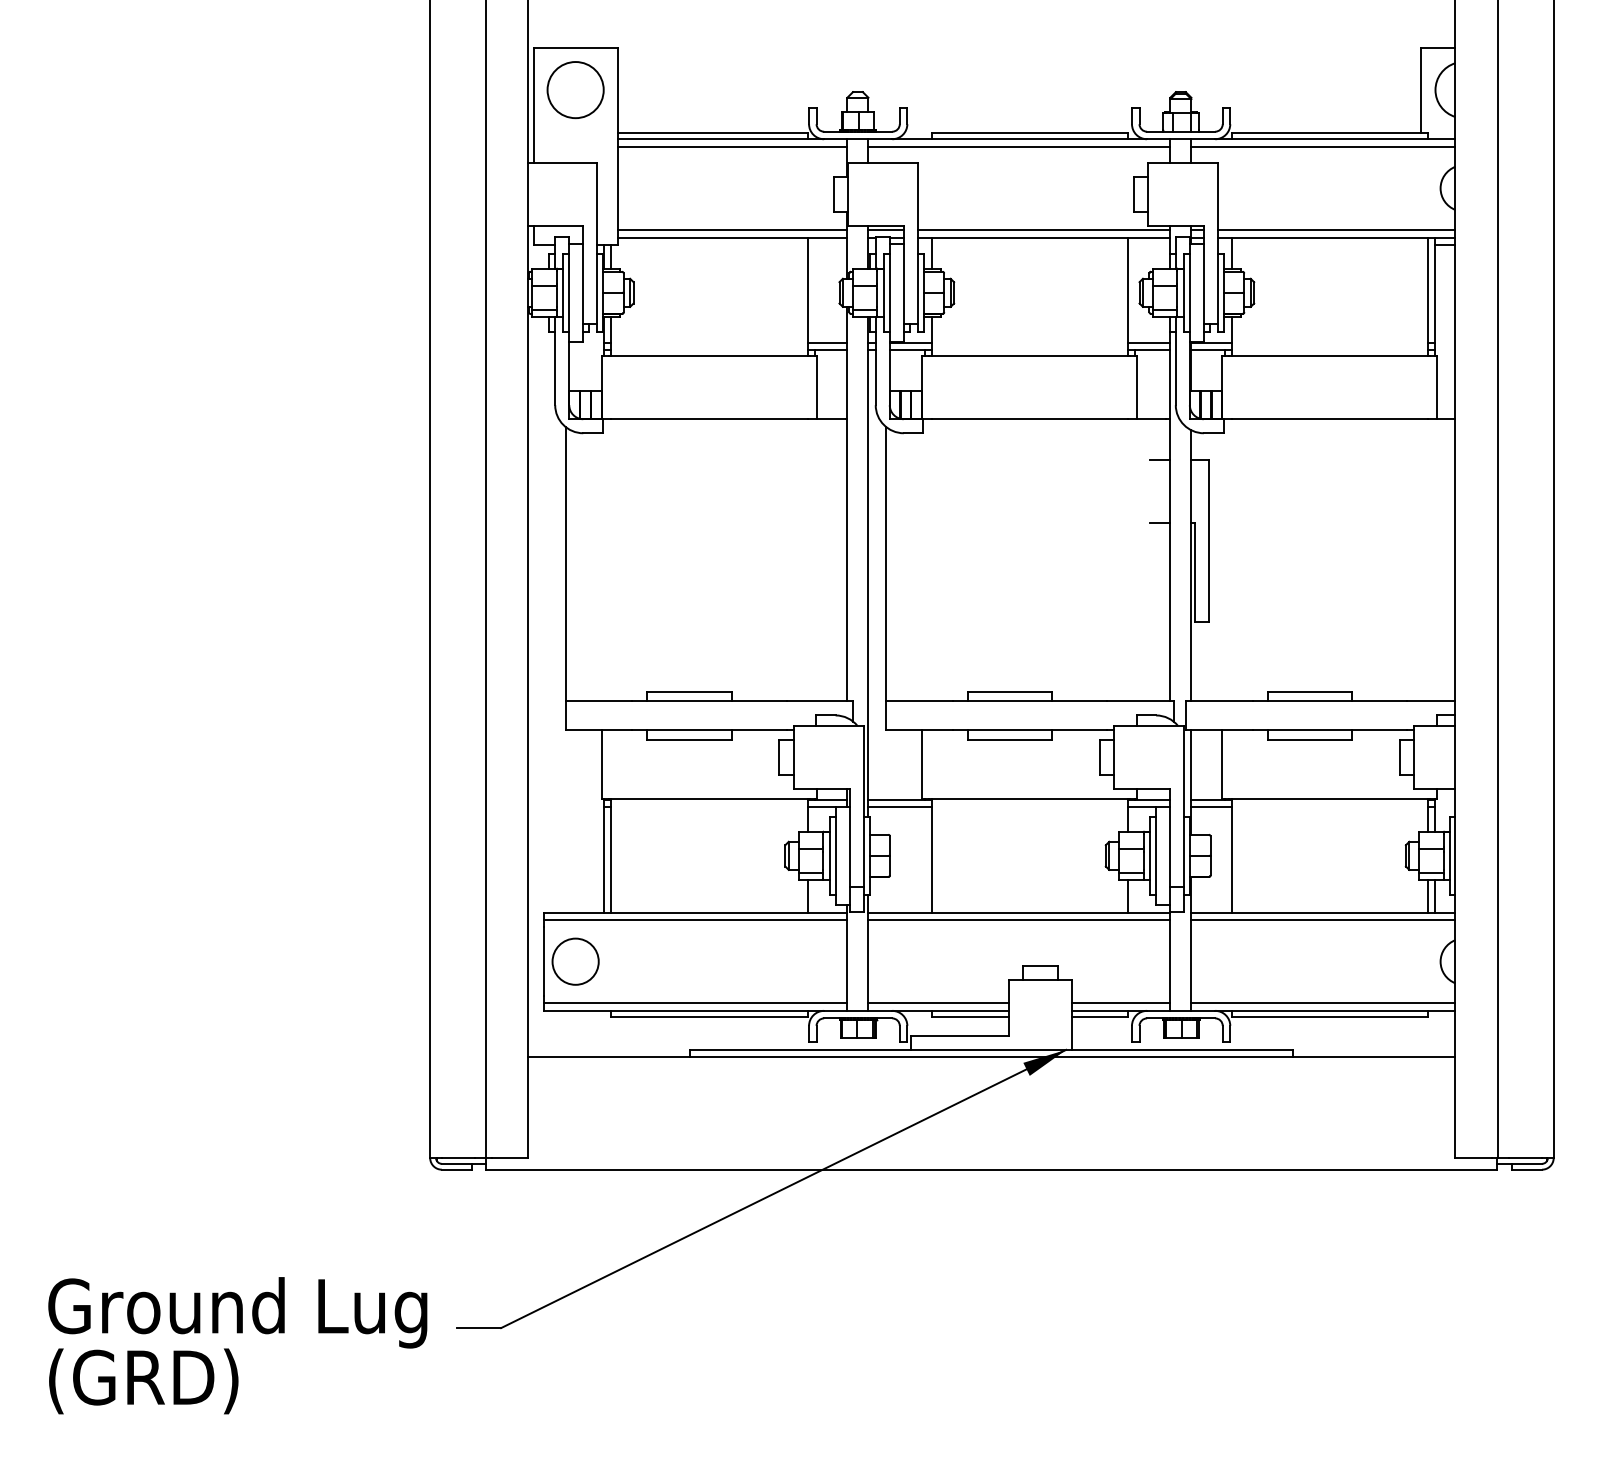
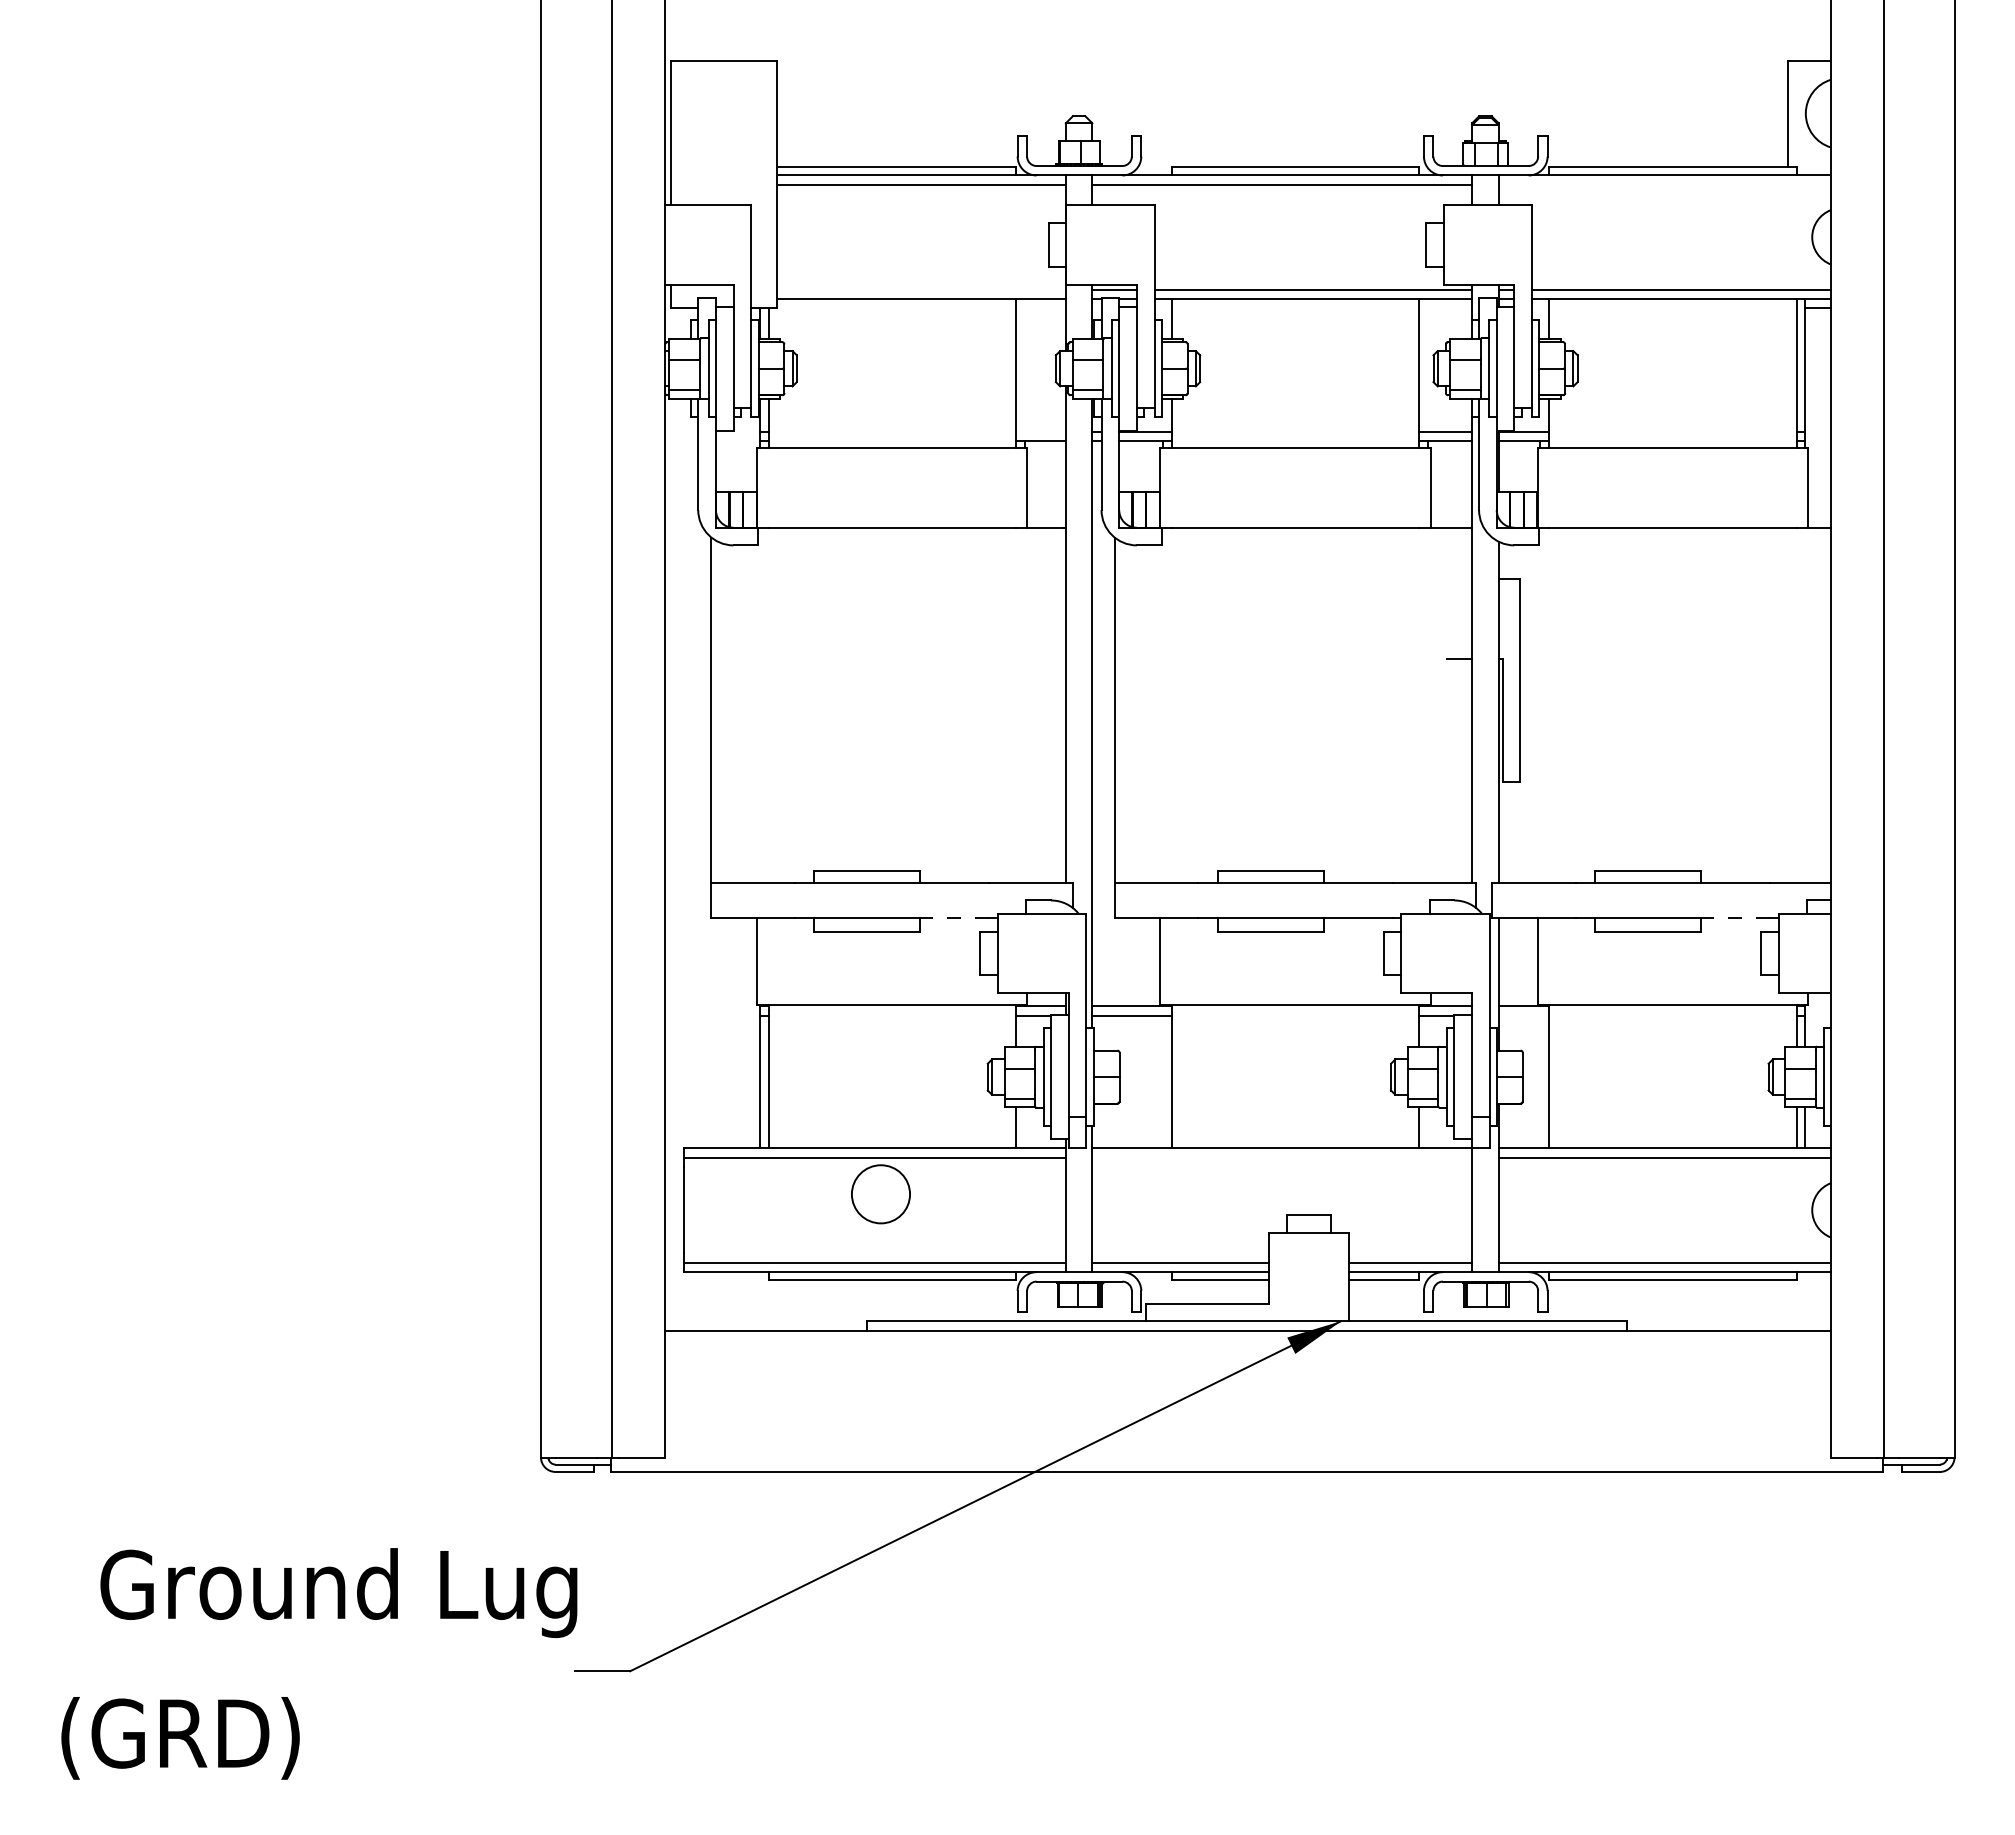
circle: (575, 89) -> (723, 113), removed
line: (1323, 146) -> (1664, 184), removed
line: (731, 229) -> (920, 289), removed
line: (827, 342) -> (1040, 431), removed
line: (1160, 460) -> (1459, 579), removed
line: (758, 729) -> (954, 918), solid -> dashed
line: (1379, 729) -> (1735, 918), solid -> dashed
line: (1211, 806) -> (1523, 1015), removed
line: (1019, 919) -> (1282, 1157), removed
circle: (575, 961) -> (880, 1194), moved
text: (237, 1312) -> (338, 1592), moved

